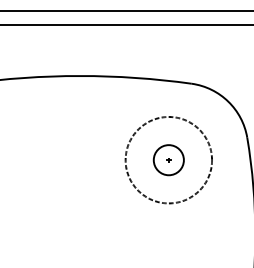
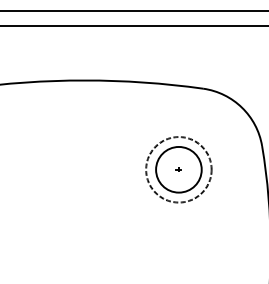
circle: (168, 159) -> (178, 169), size x1.43
circle: (168, 160) -> (178, 170), size x0.71

